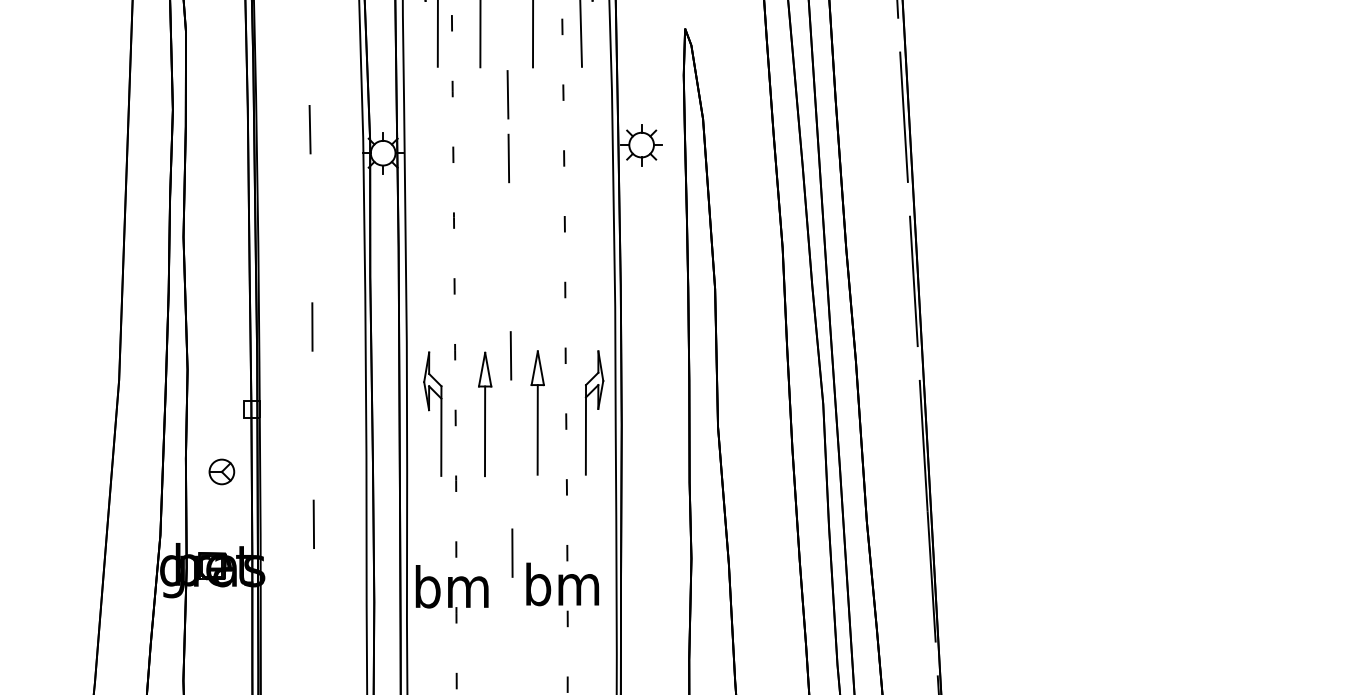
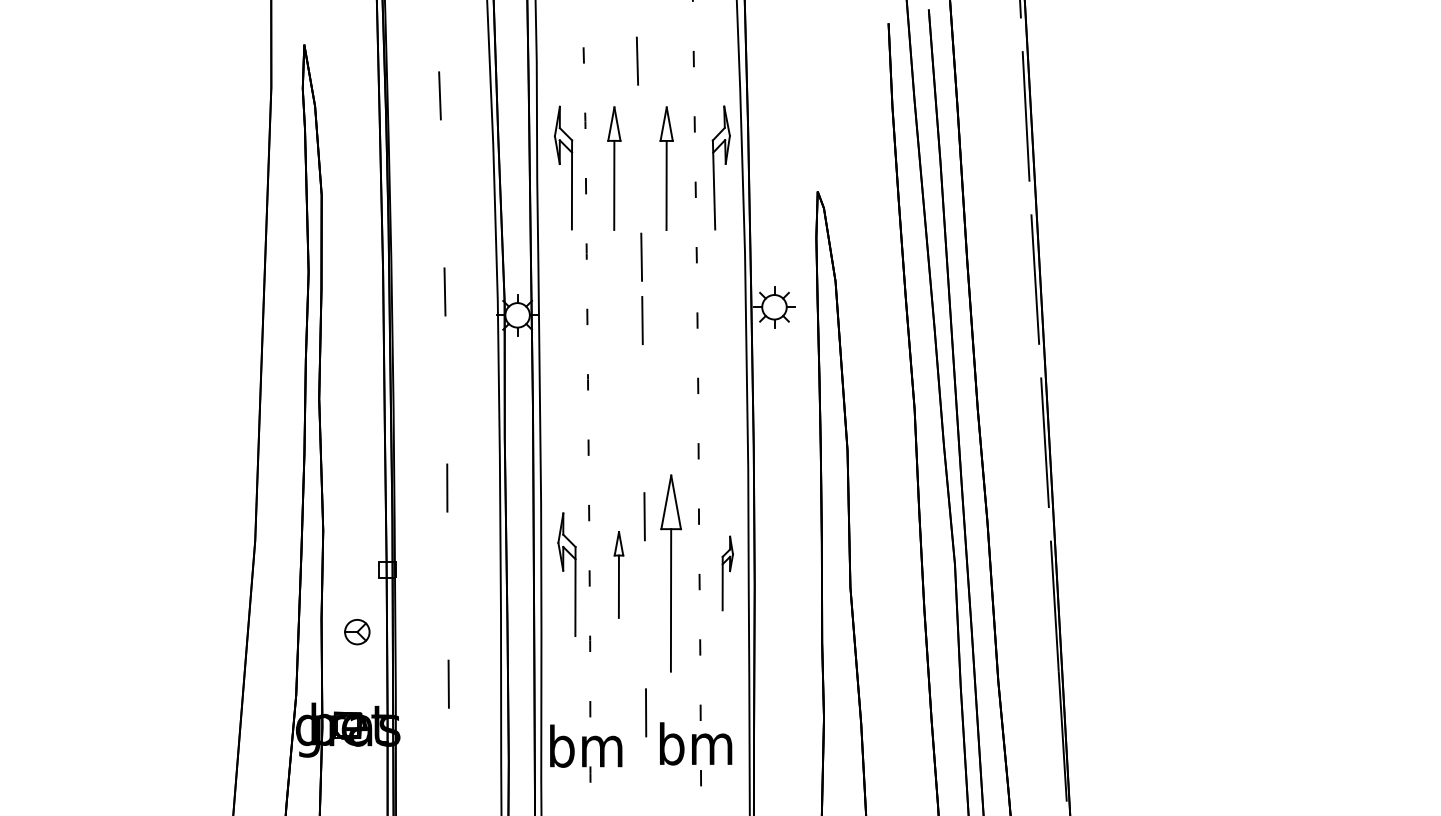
part: (538, 412) -> (671, 573), size x1.6
part: (594, 412) -> (727, 573), size x0.6
part: (484, 413) -> (618, 574), size x0.7

